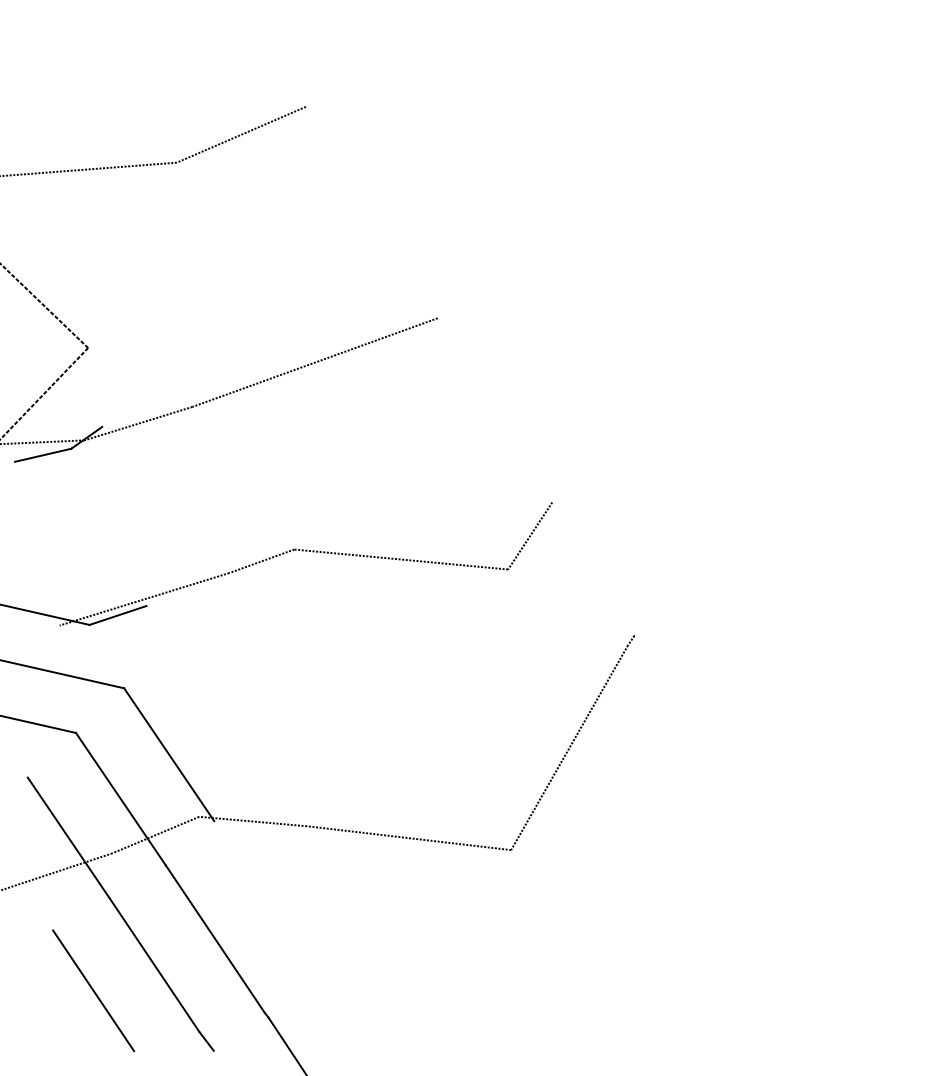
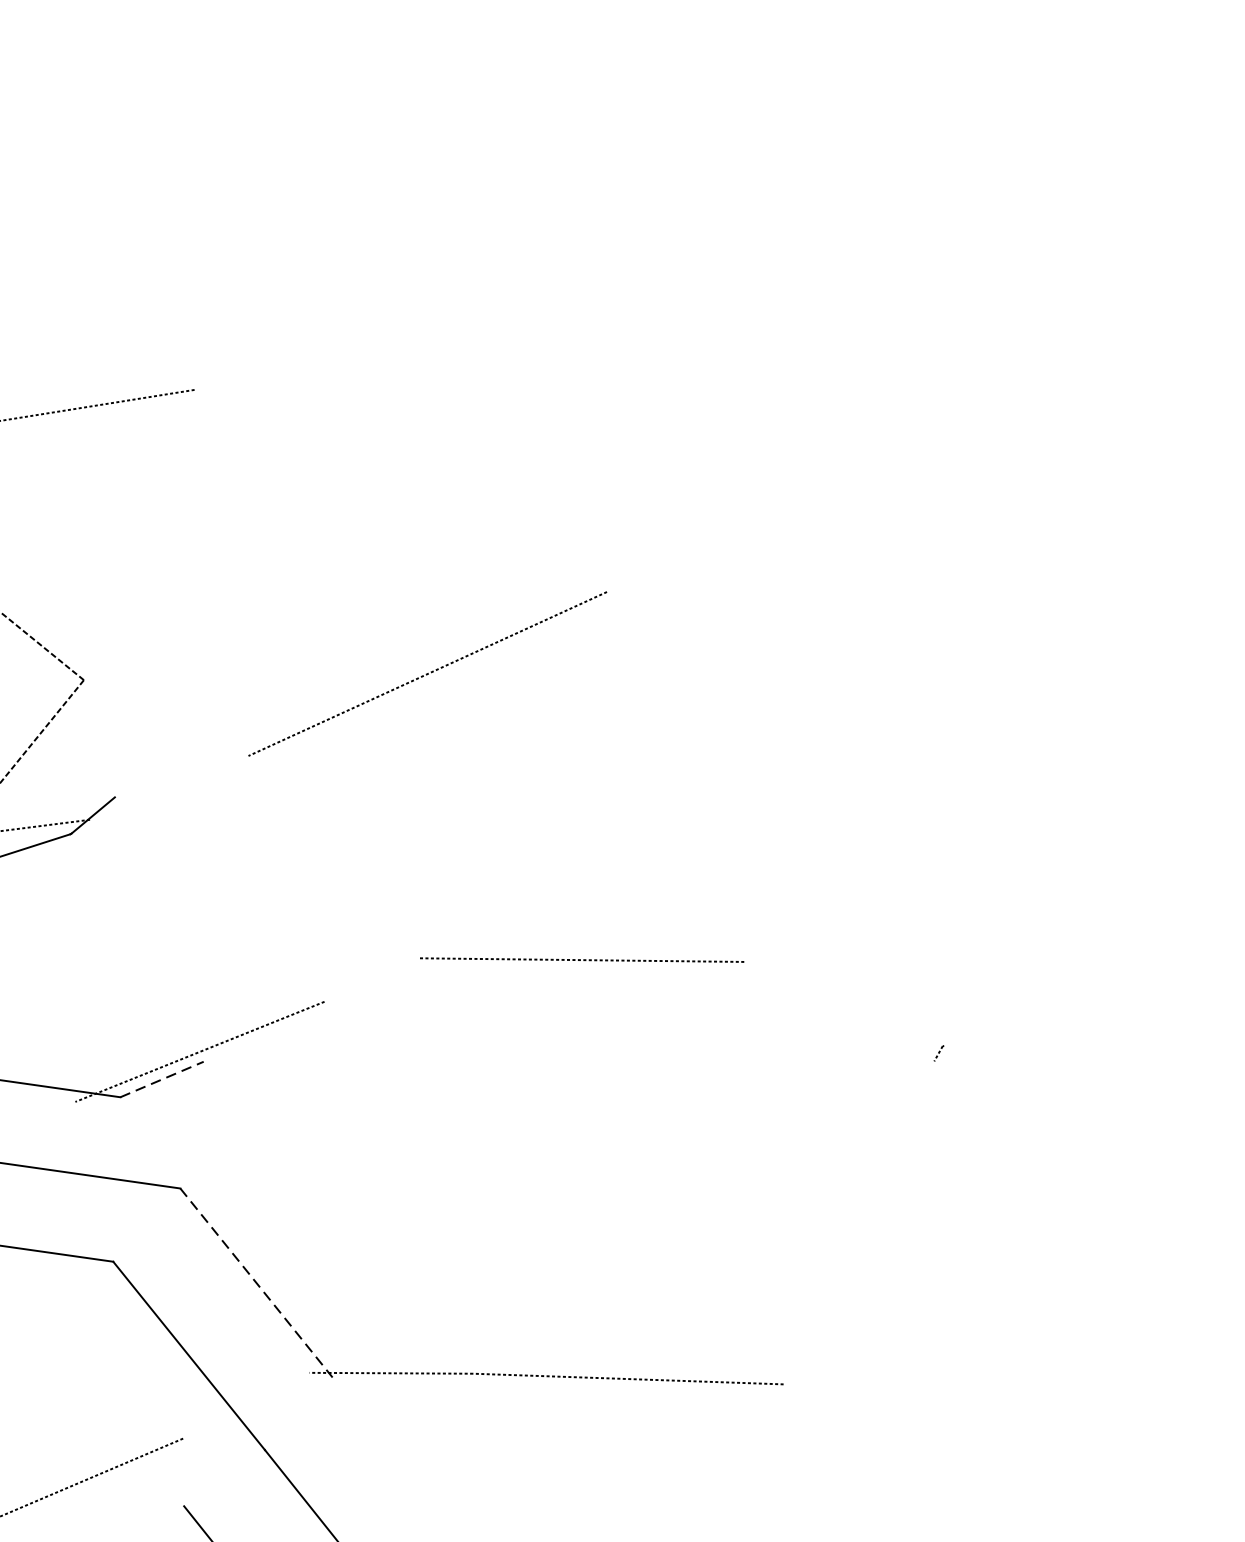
line: (240, 134) -> (287, 339), removed
line: (138, 423) -> (169, 787), removed
line: (530, 535) -> (773, 907), removed
line: (261, 561) -> (371, 980), removed
line: (118, 615) -> (162, 1079), solid -> dashed
line: (569, 747) -> (858, 1222), removed
line: (169, 755) -> (256, 1284), solid -> dashed
line: (155, 834) -> (245, 1404), removed
line: (68, 837) -> (114, 1420), removed

